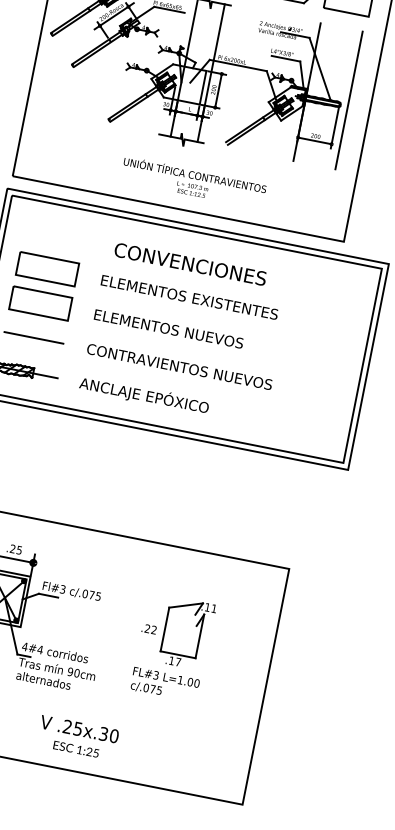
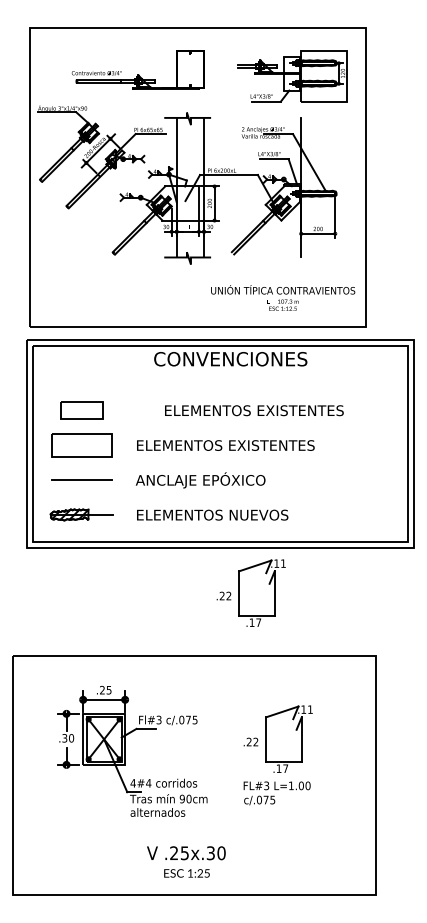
line: (348, 100) -> (343, 187), removed
text: (194, 182) -> (283, 297), moved
text: (190, 264) -> (230, 359), moved
part: (46, 269) -> (81, 410), size x0.7
text: (189, 297) -> (254, 410), moved
text: (228, 340) -> (272, 445), ELEMENTOS NUEVOS -> ELEMENTOS EXISTENTES
text: (179, 366) -> (229, 480), CONTRAVIENTOS NUEVOS -> ANCLAJE EPÓXICO
text: (154, 397) -> (211, 515), ANCLAJE EPÓXICO -> ELEMENTOS NUEVOS
part: (167, 479) -> (239, 592), added
text: (78, 737) -> (186, 861), moved

